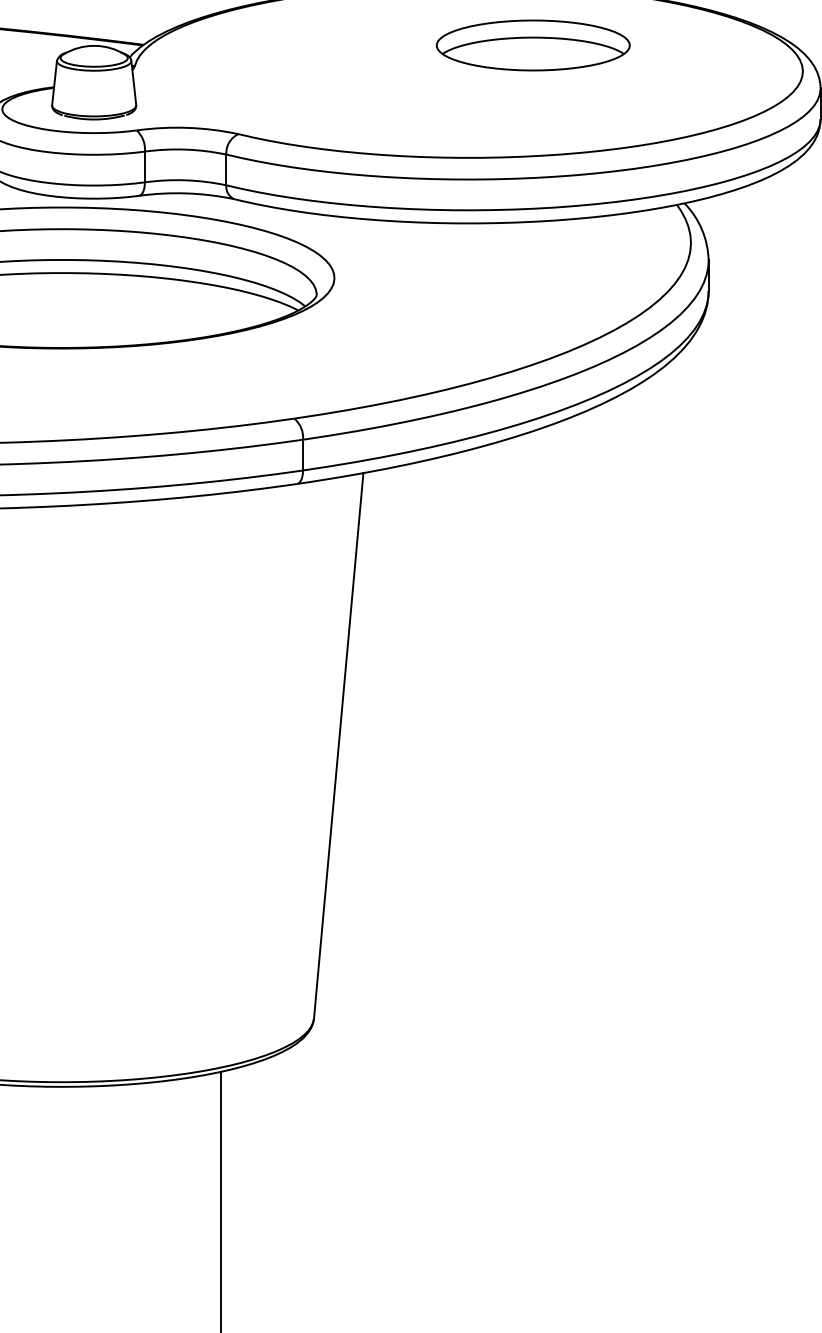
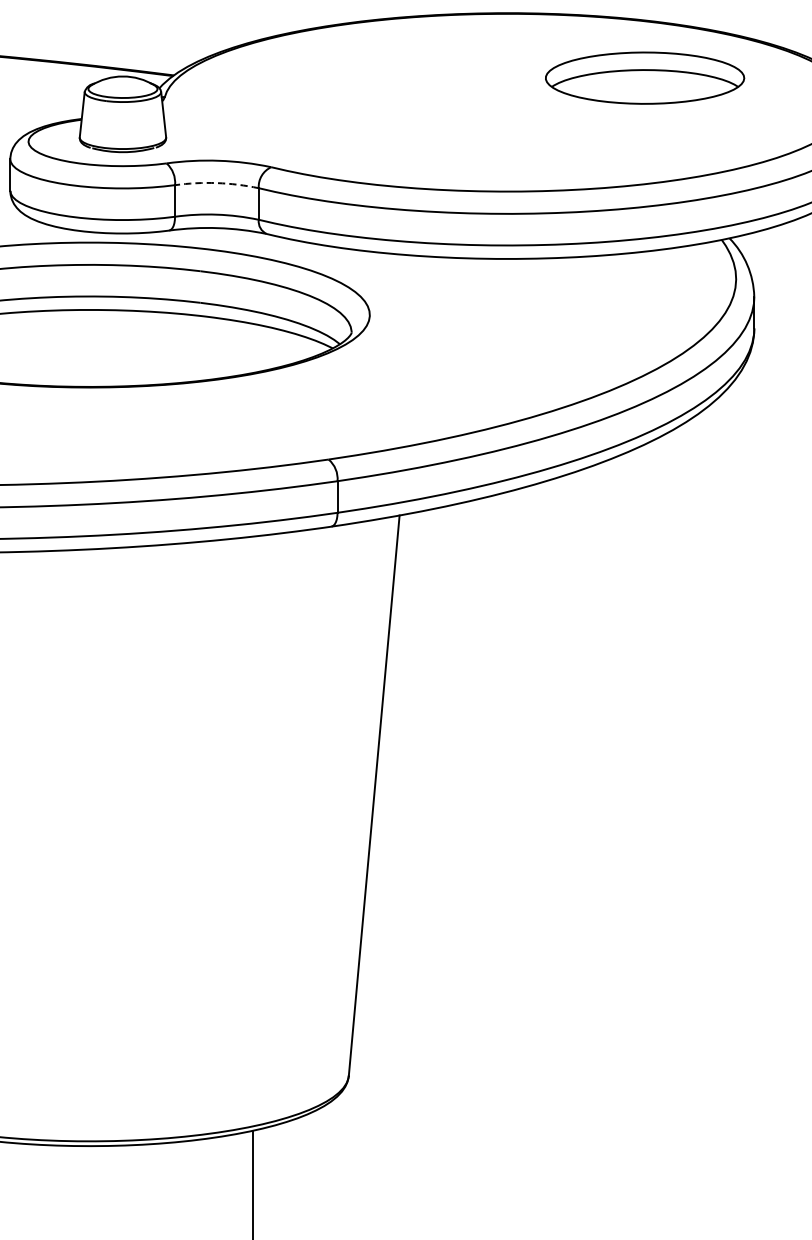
part: (532, 45) -> (644, 78), moved
arc: (185, 149) -> (216, 182), solid -> dashed

